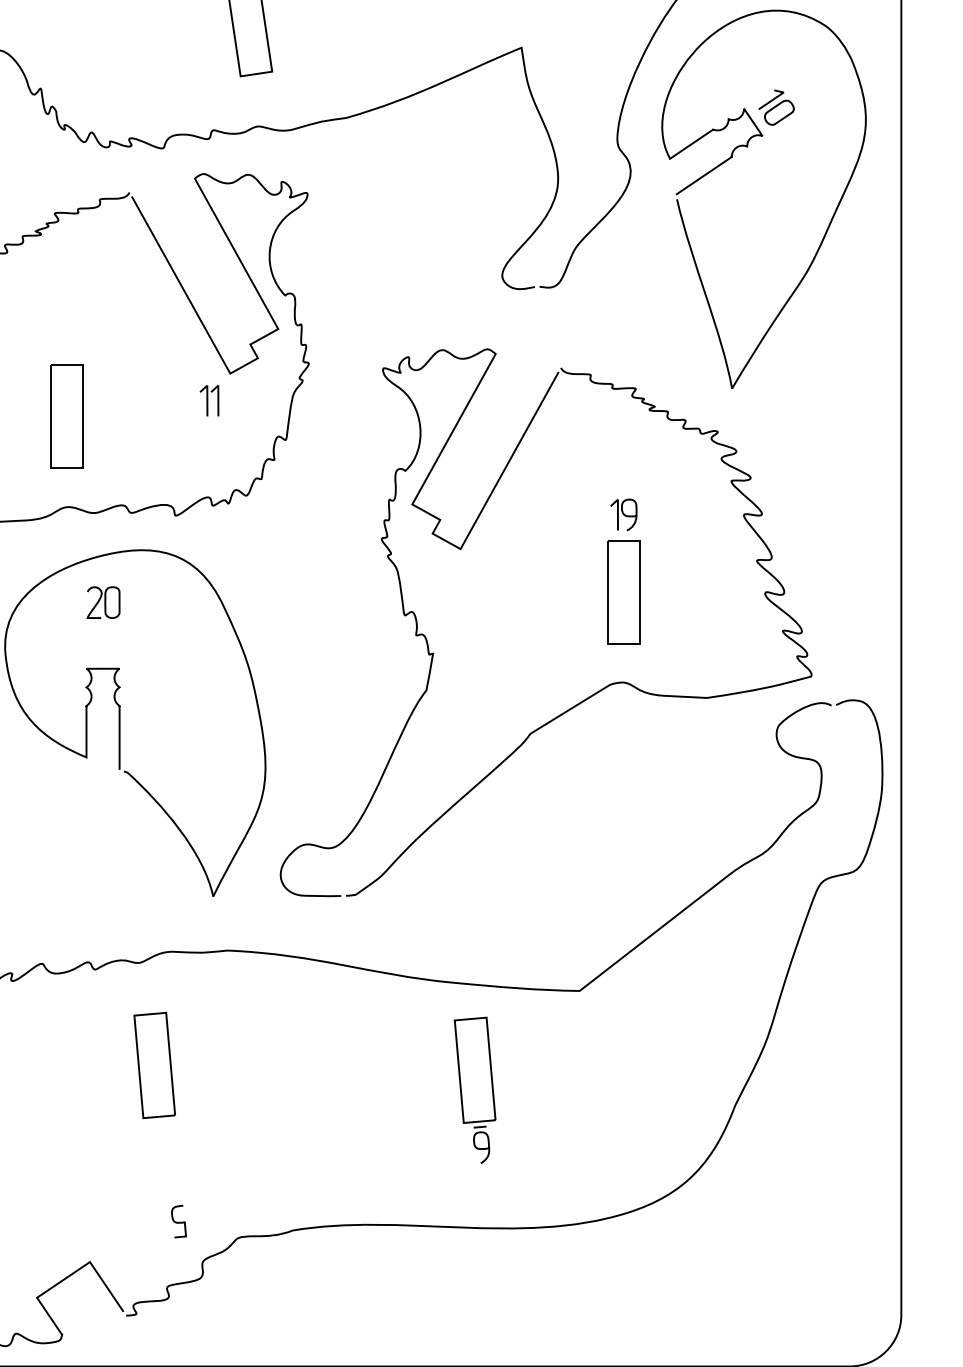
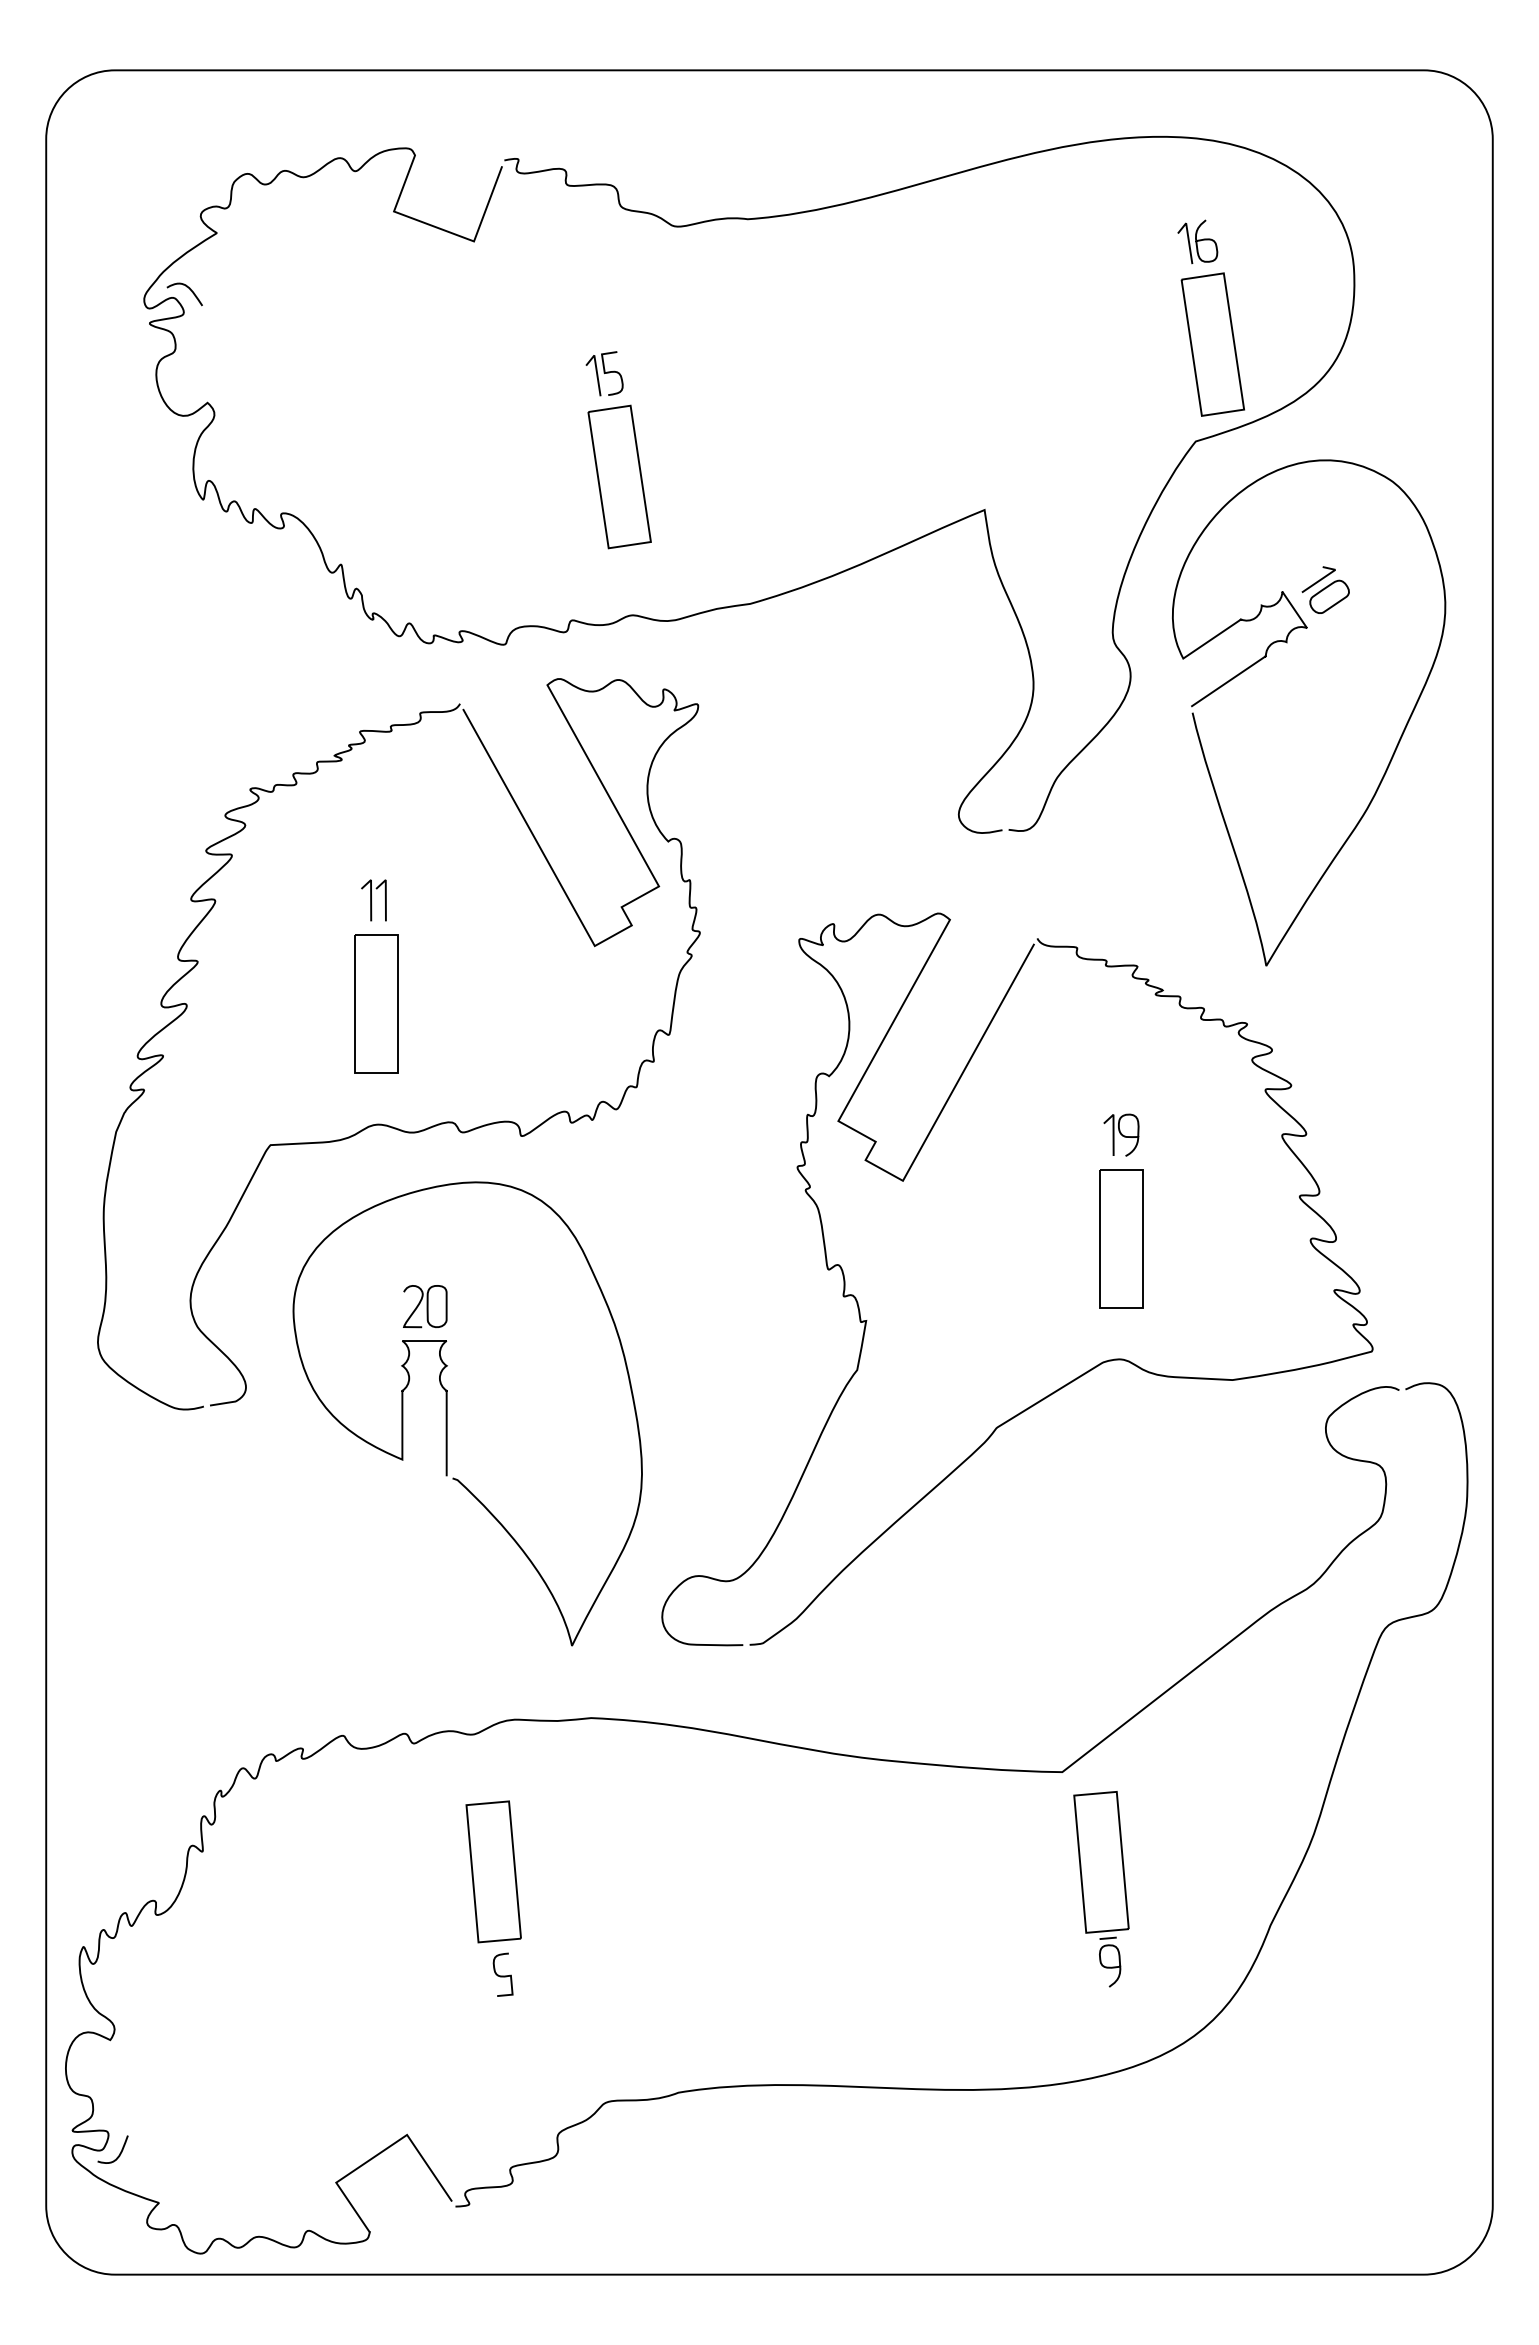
part: (209, 400) -> (373, 900), moved
part: (103, 602) -> (425, 1306), moved
part: (475, 1090) -> (1101, 1889), moved
curve: (178, 1222) -> (502, 1975), moved

